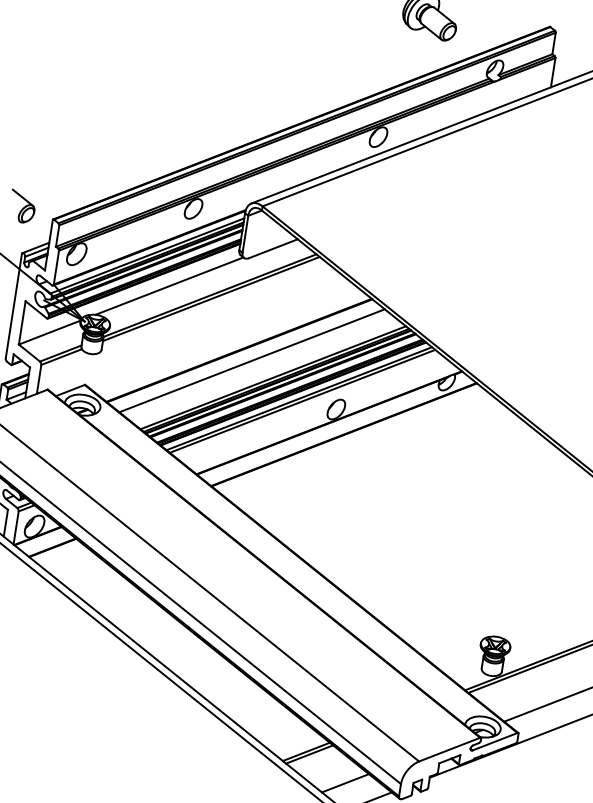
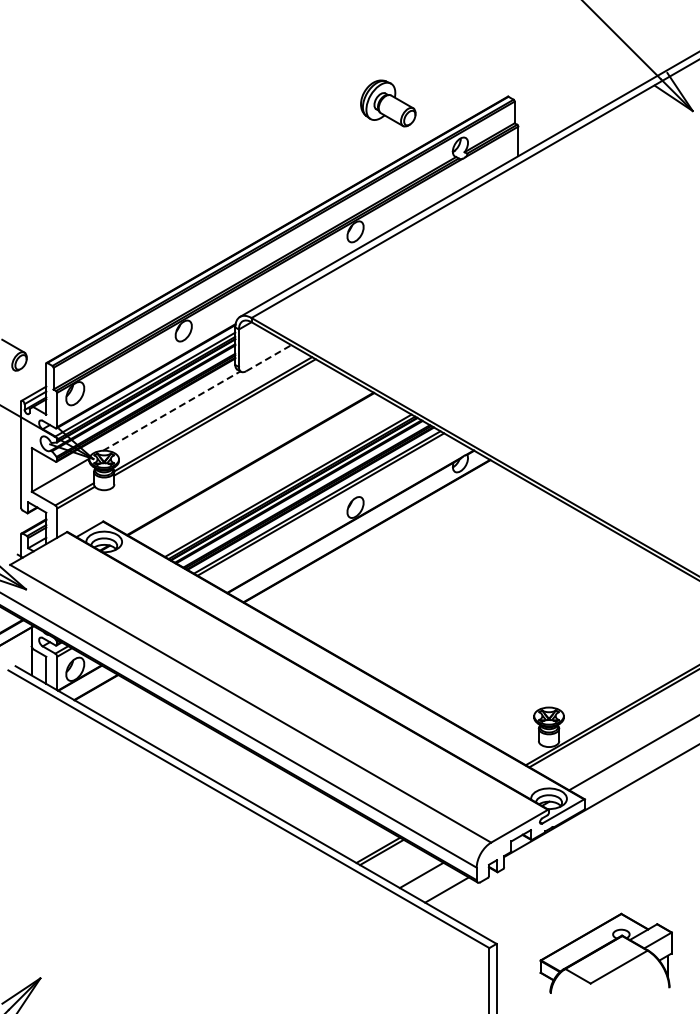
line: (274, 248) -> (269, 357), solid -> dashed
line: (170, 285) -> (172, 410), solid -> dashed
line: (251, 361) -> (264, 472), removed

